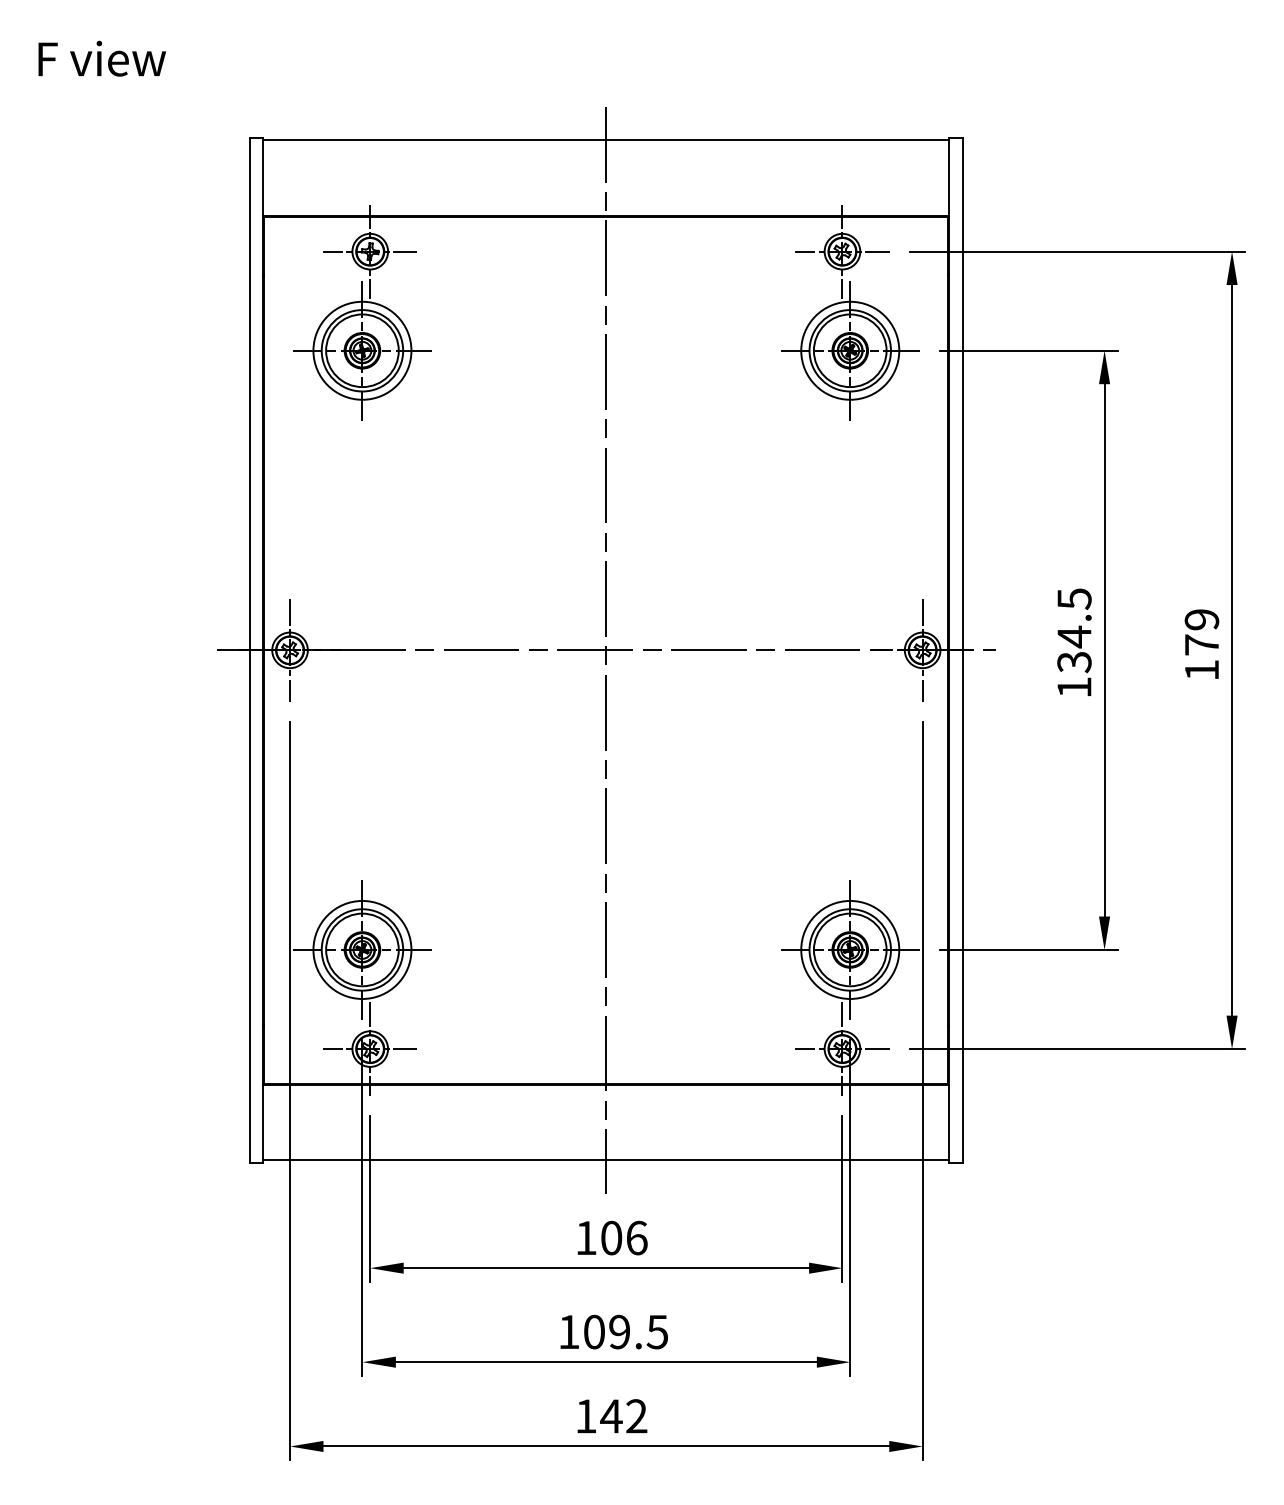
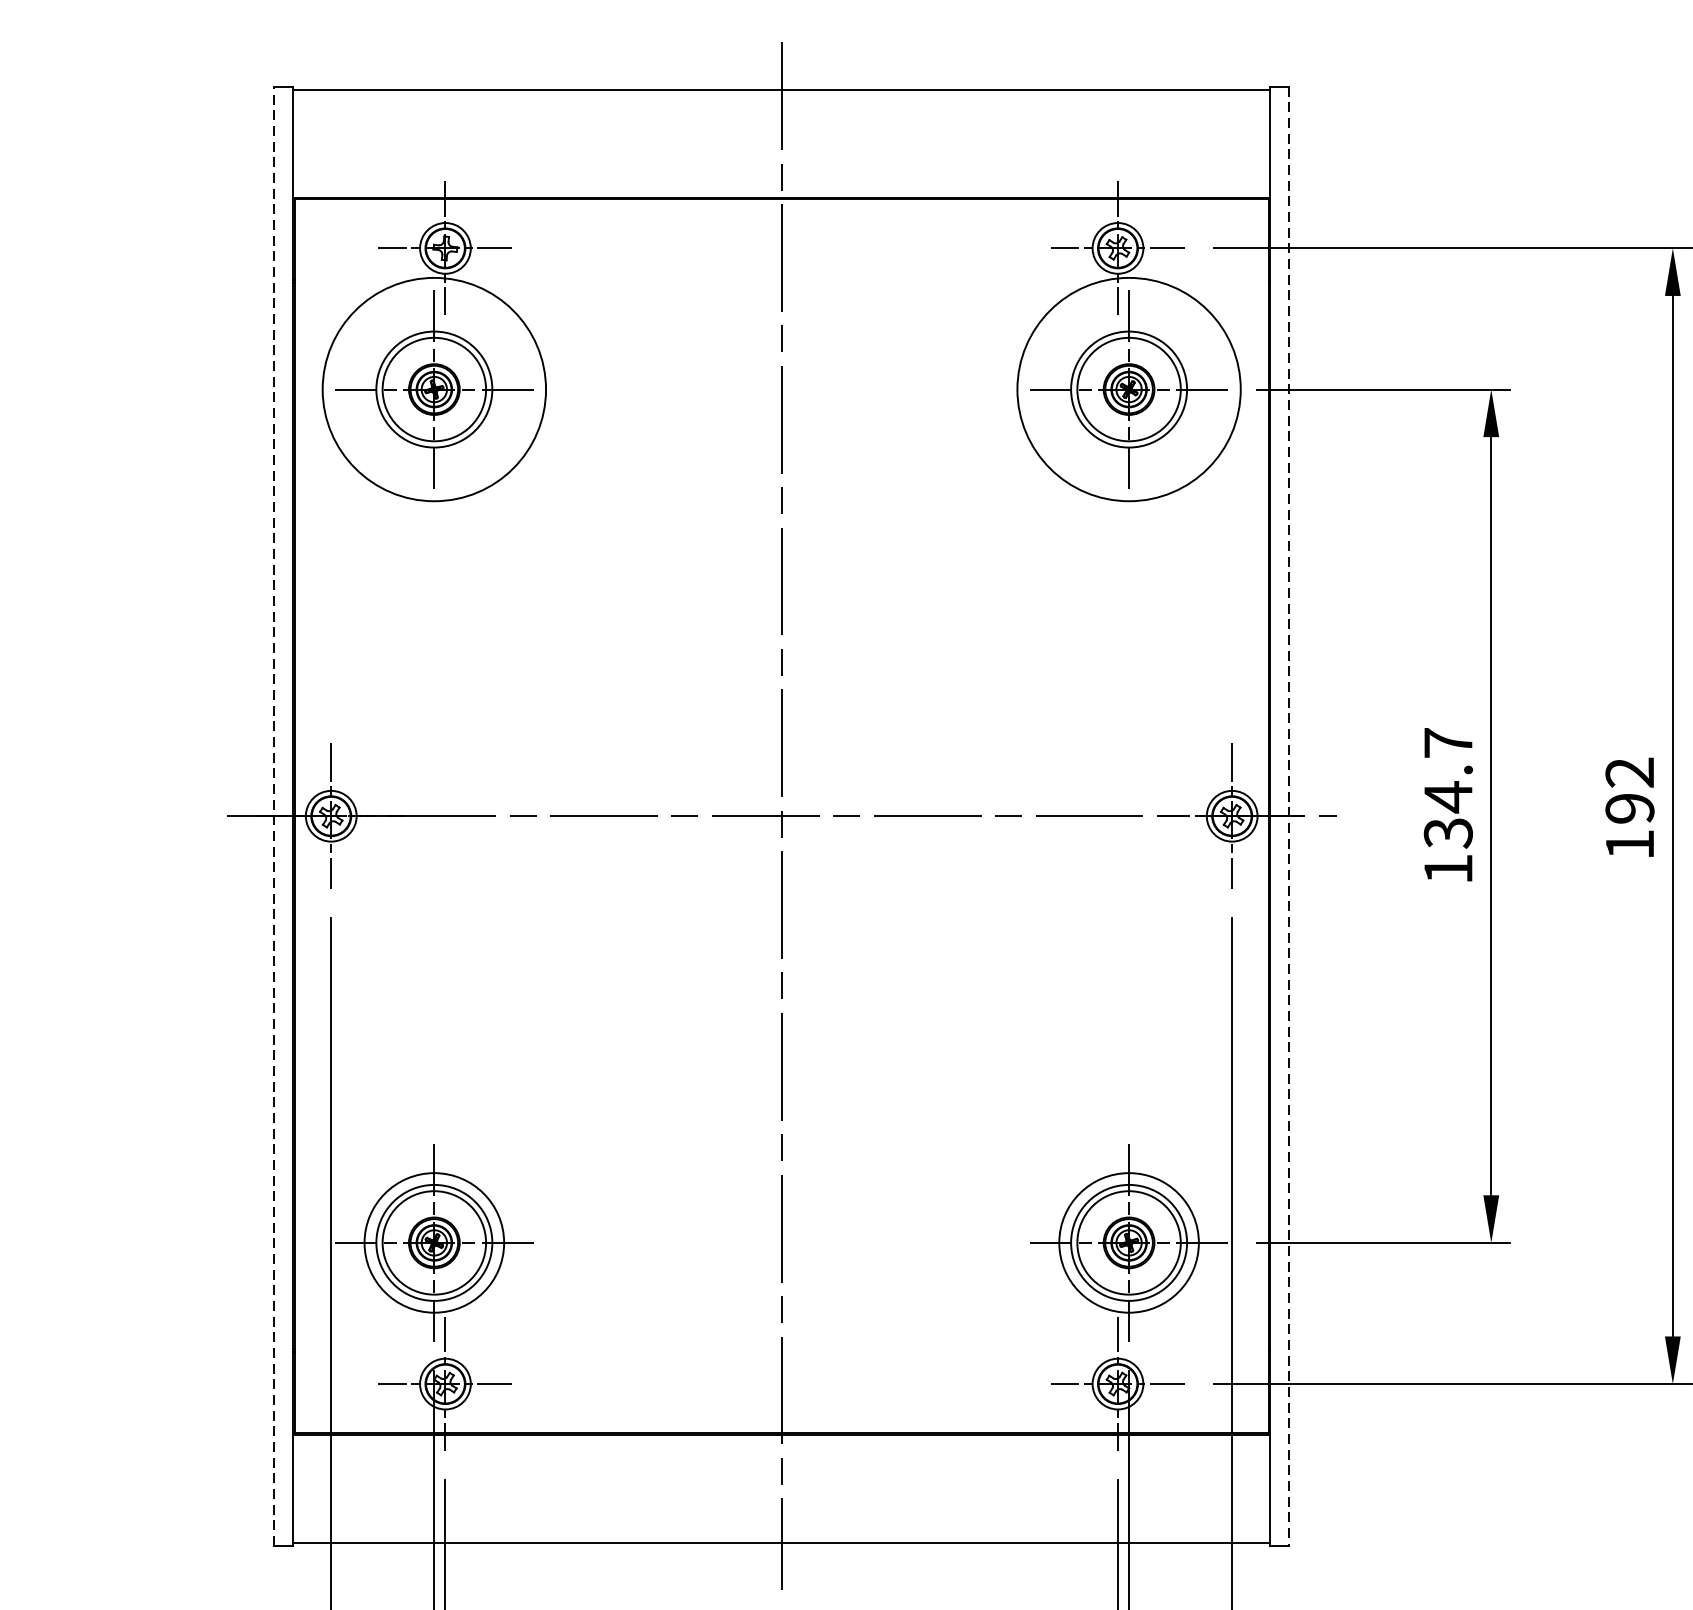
circle: (362, 350) -> (434, 389), size x1.6
circle: (850, 350) -> (1129, 389), size x1.6
text: (1074, 599) -> (1448, 743), 134.5 -> 134.7
text: (1201, 632) -> (1629, 790), 179 -> 192
line: (249, 649) -> (273, 814), solid -> dashed
line: (962, 650) -> (1288, 816), solid -> dashed

